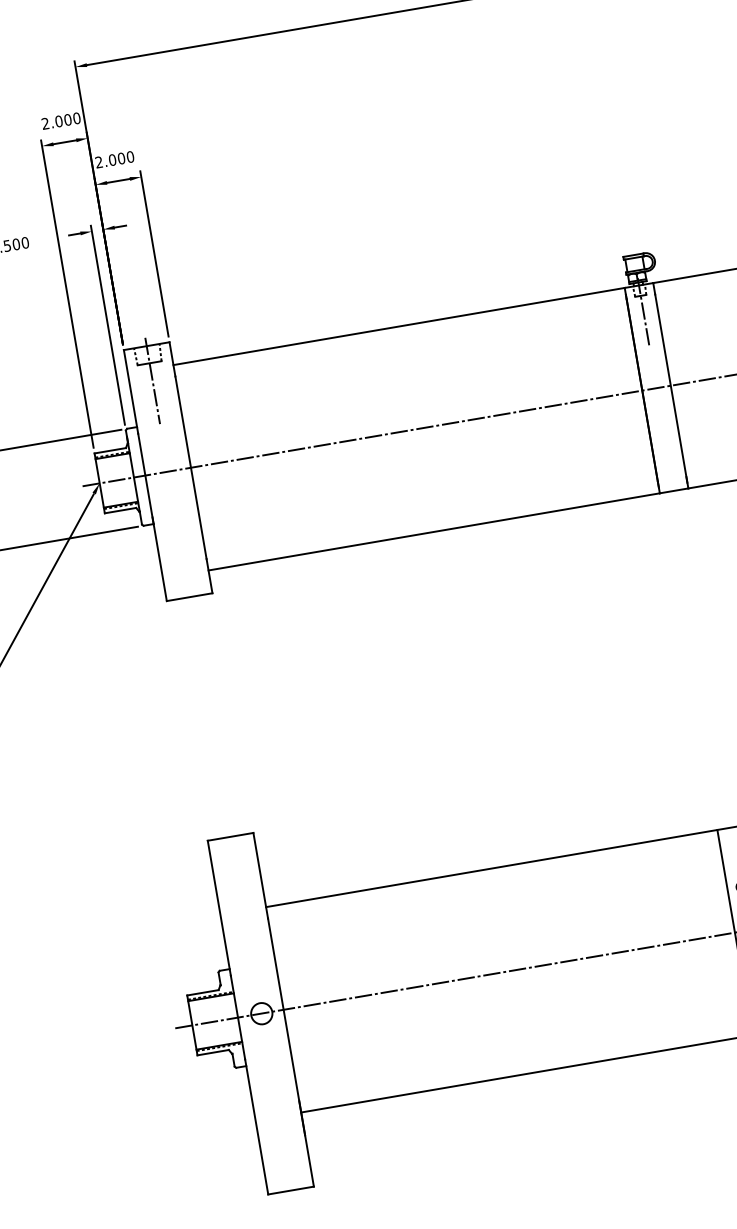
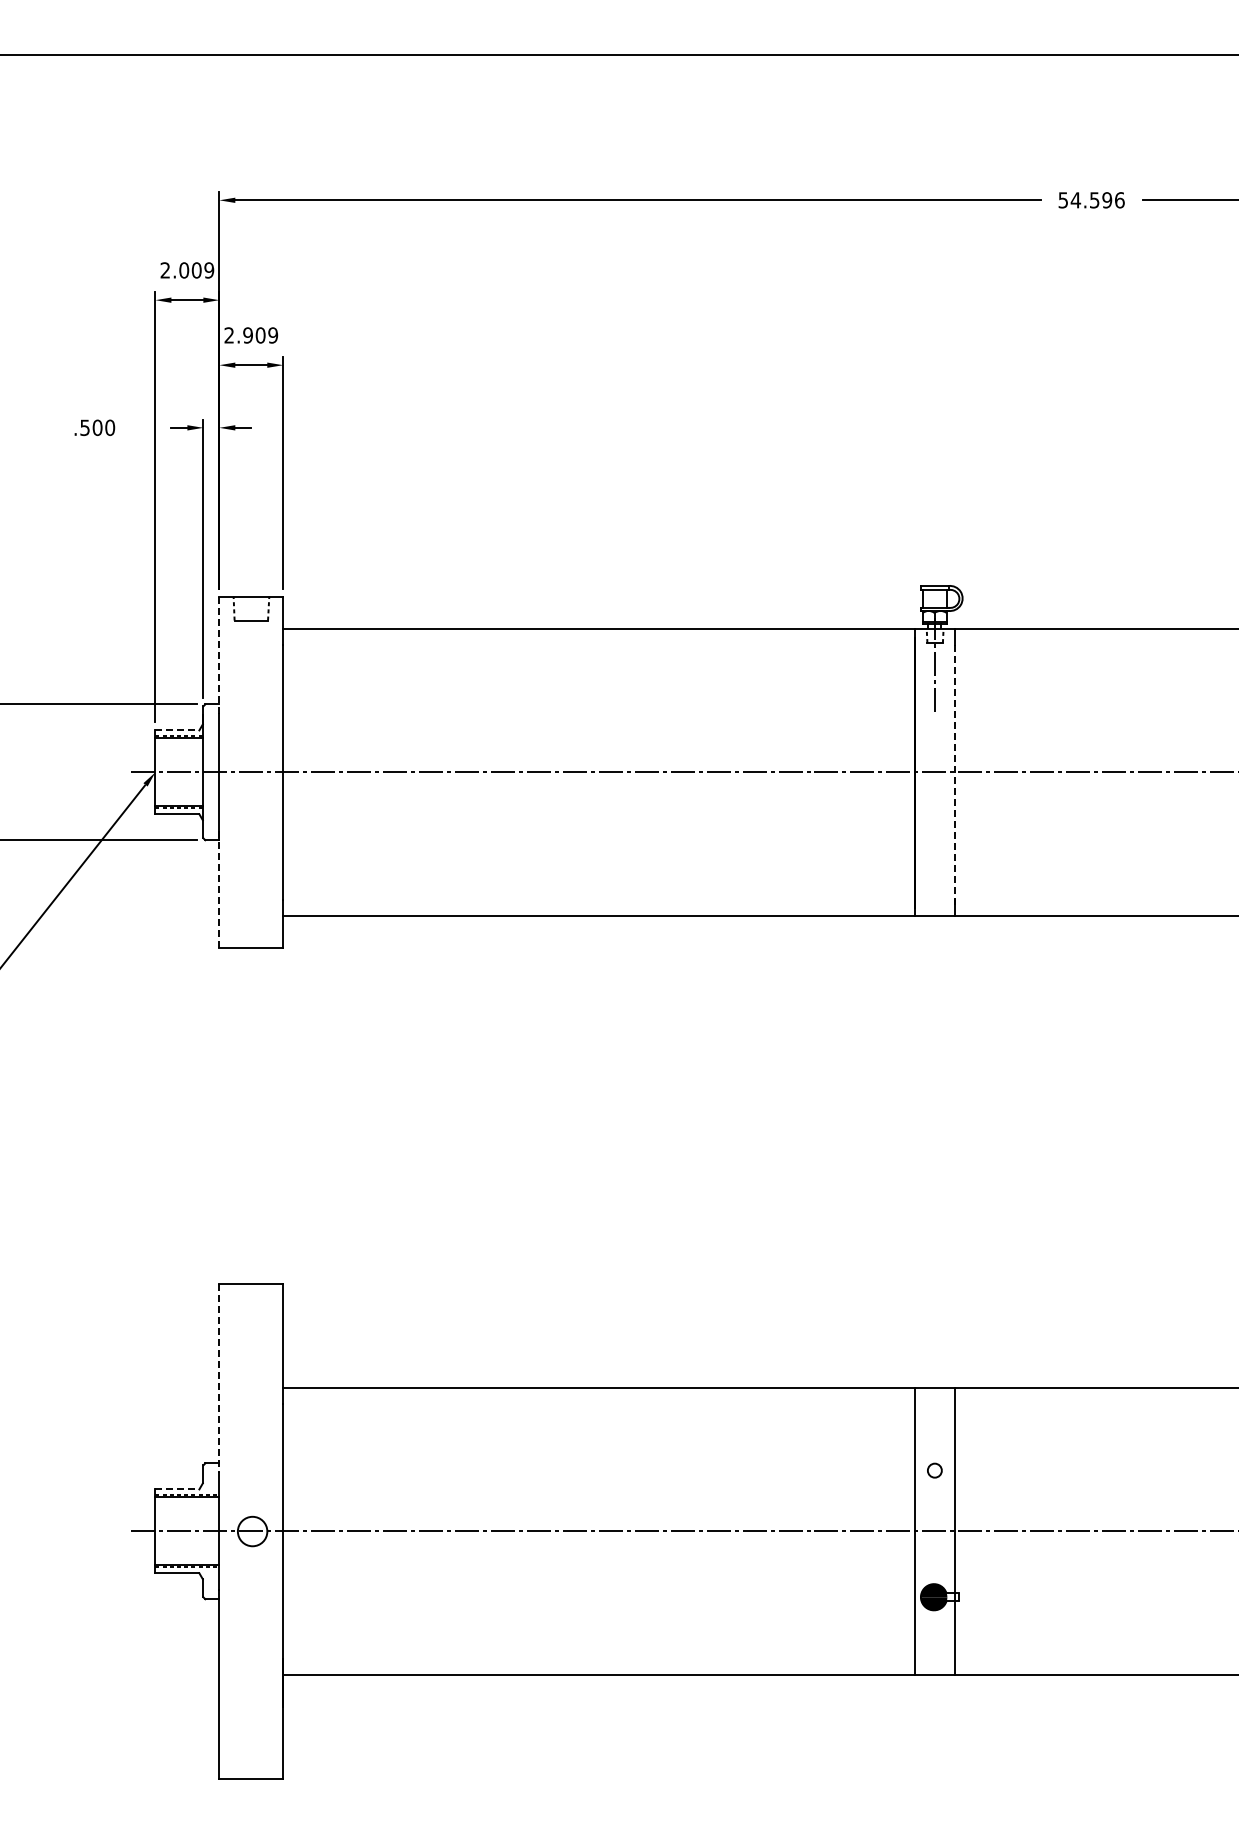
text: (77, 118) -> (209, 270), 2.000 -> 2.009
text: (121, 158) -> (260, 335), 2.000 -> 2.909
line: (152, 380) -> (251, 644), removed
line: (671, 388) -> (955, 776), solid -> dashed
line: (131, 392) -> (219, 655), solid -> dashed
line: (110, 450) -> (177, 730), solid -> dashed
line: (159, 559) -> (219, 889), solid -> dashed
line: (219, 908) -> (219, 1378), solid -> dashed
line: (203, 992) -> (177, 1489), solid -> dashed

